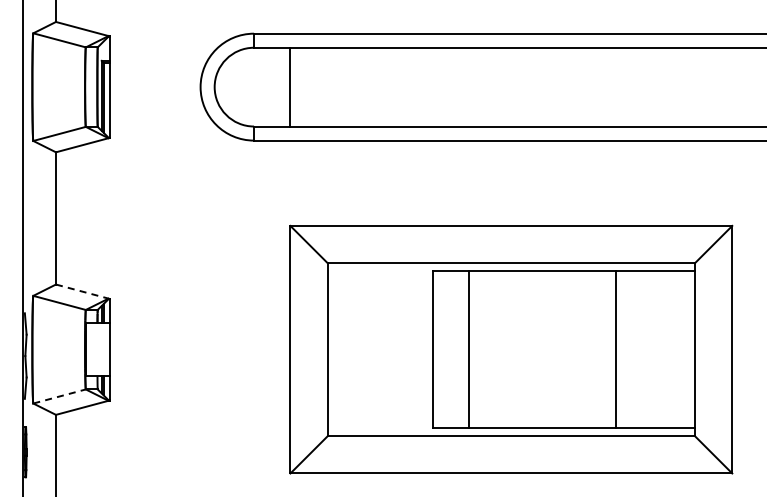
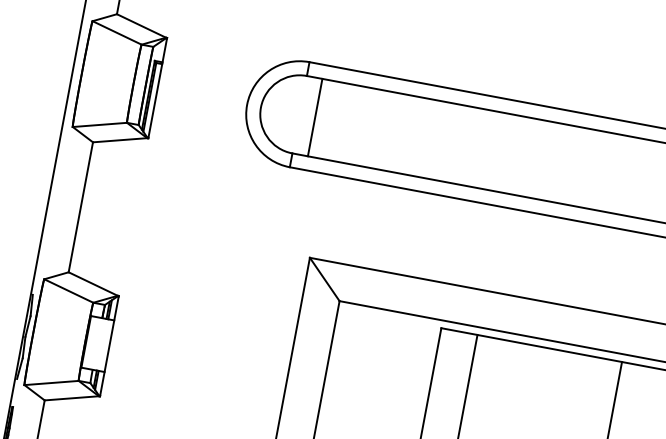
line: (289, 86) -> (314, 116), moved
line: (82, 291) -> (93, 284), dashed -> solid
line: (60, 396) -> (52, 383), dashed -> solid

